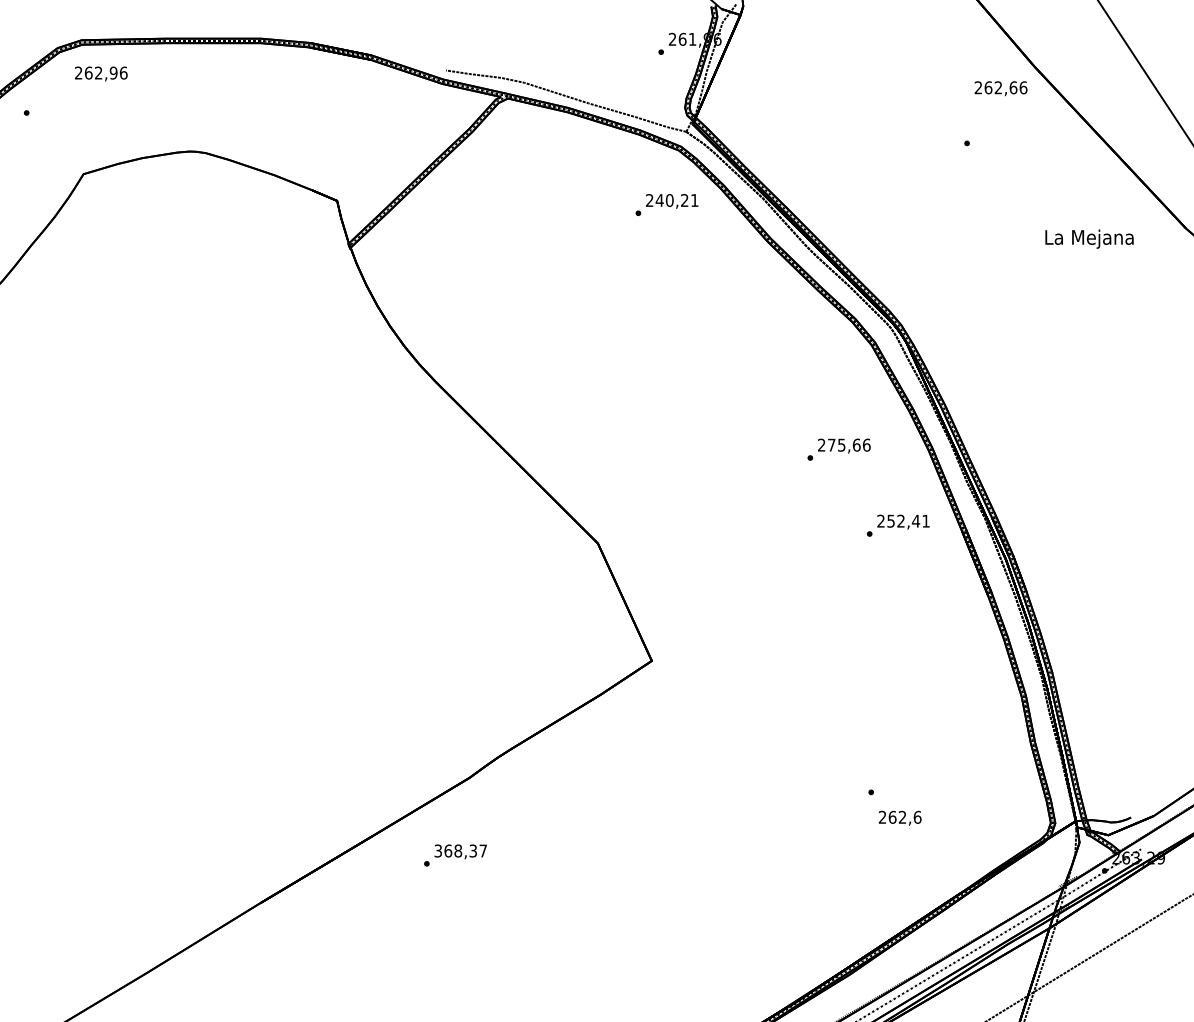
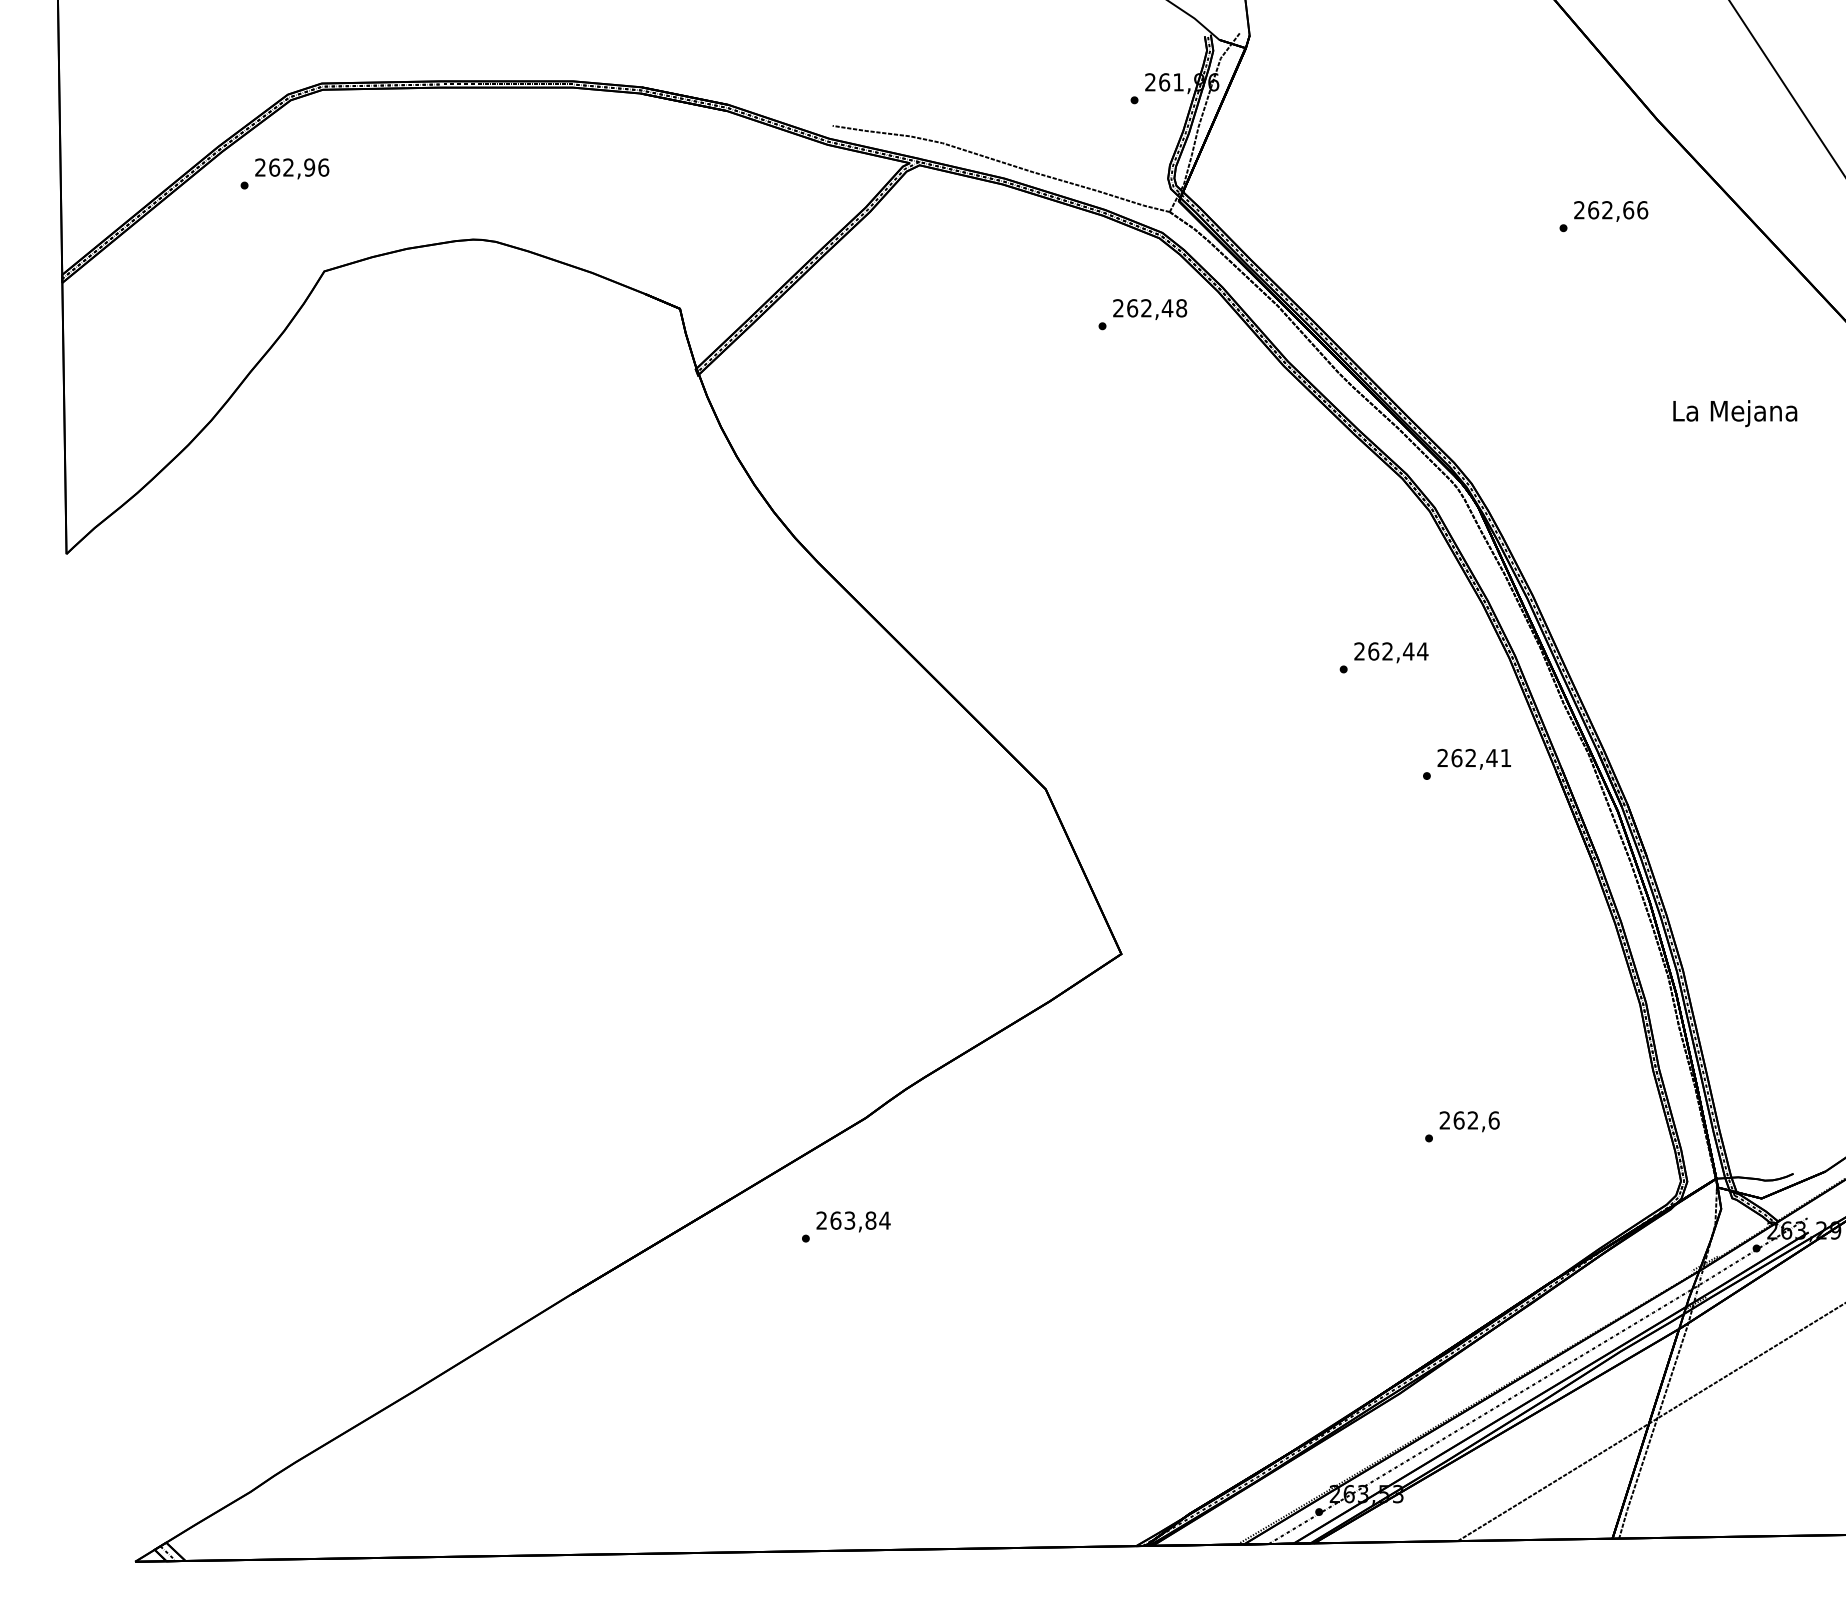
text: (101, 73) -> (292, 168), moved
text: (1001, 88) -> (1611, 211), moved
text: (676, 200) -> (1156, 308), 240,21 -> 262,48
text: (1089, 239) -> (1735, 413), moved
text: (849, 445) -> (1398, 651), 275,66 -> 262,44
text: (890, 520) -> (1456, 757), 252,41 -> 262,41
text: (900, 818) -> (1469, 1121), moved
text: (460, 850) -> (853, 1220), 368,37 -> 263,84

